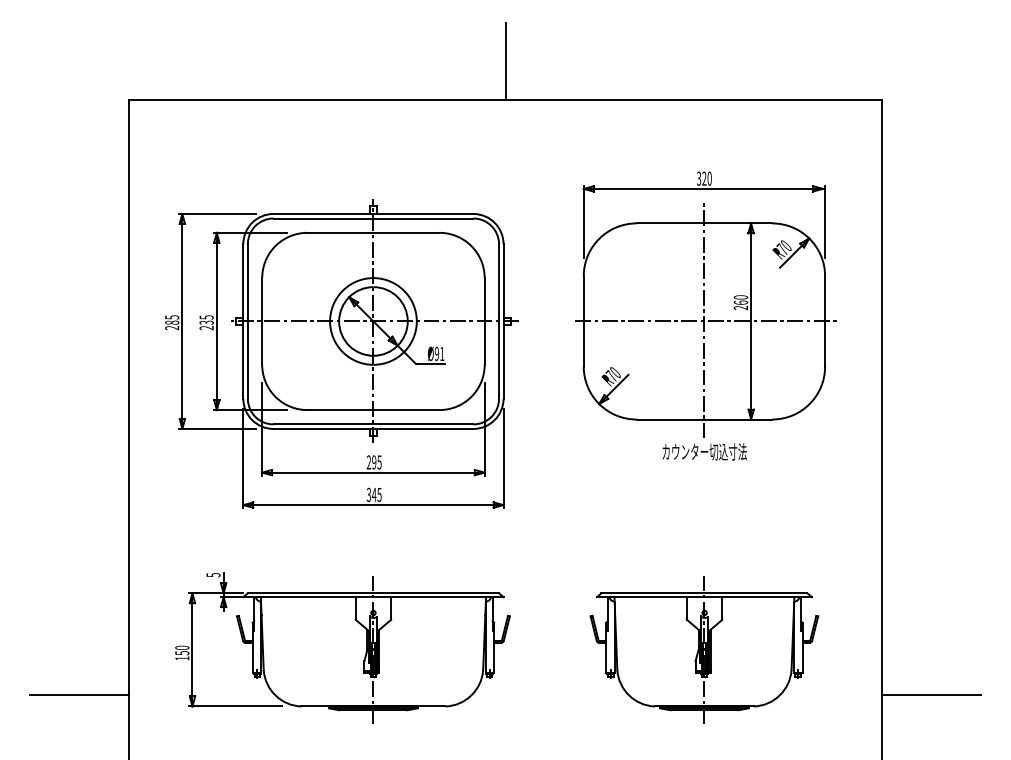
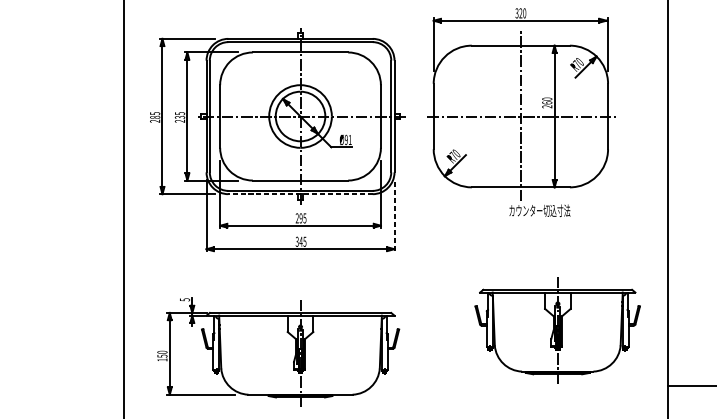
part: (705, 304) -> (521, 104), moved
line: (373, 428) -> (300, 193), solid -> dashed
line: (503, 457) -> (394, 214), solid -> dashed
part: (704, 649) -> (557, 330), moved
line: (79, 694) -> (88, 386), removed

